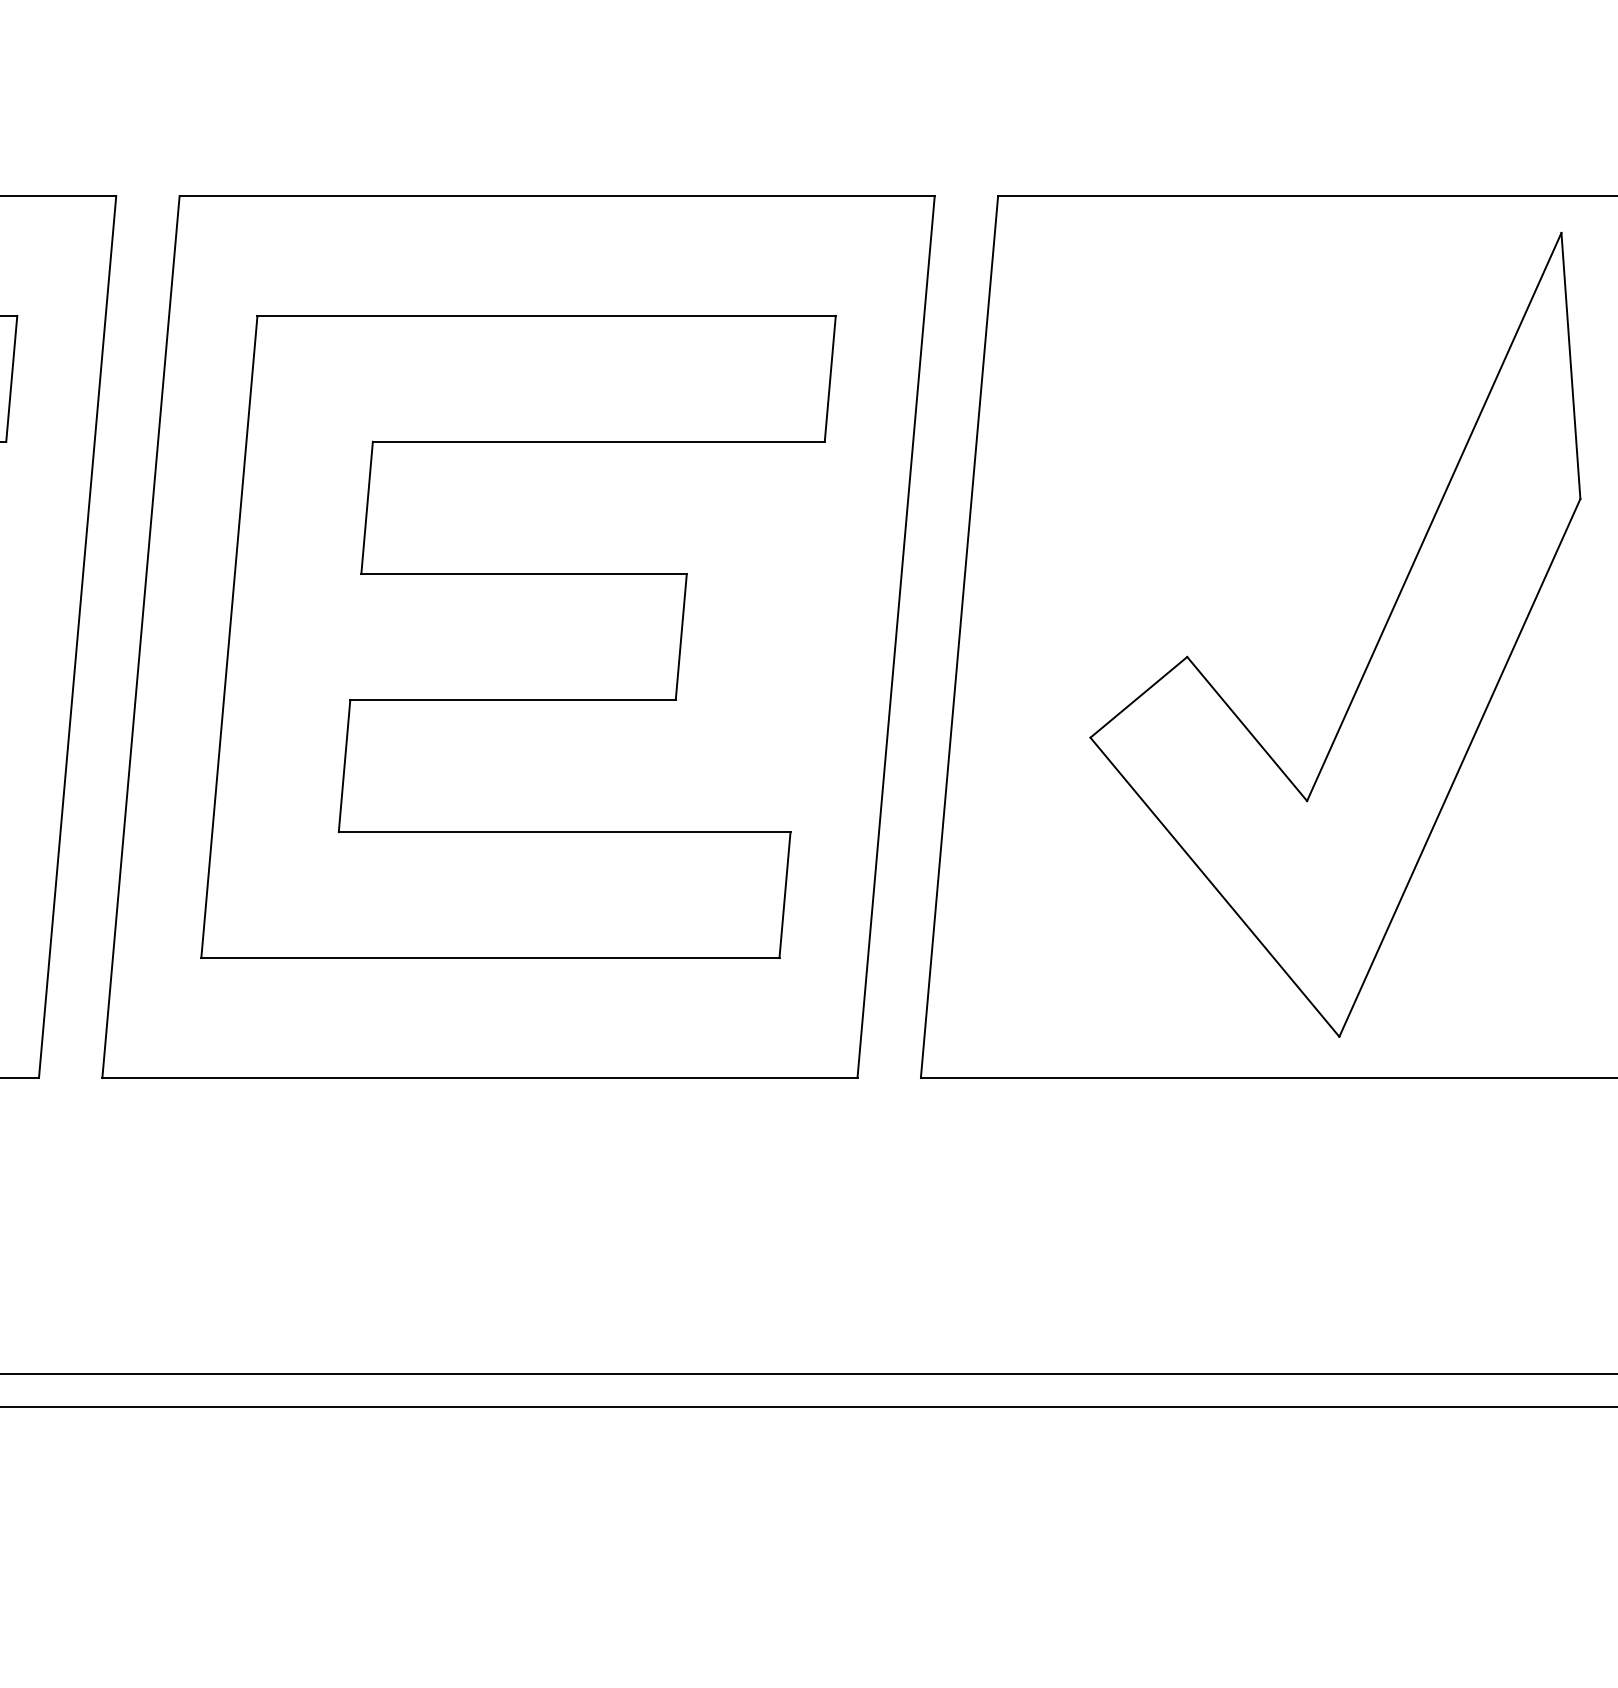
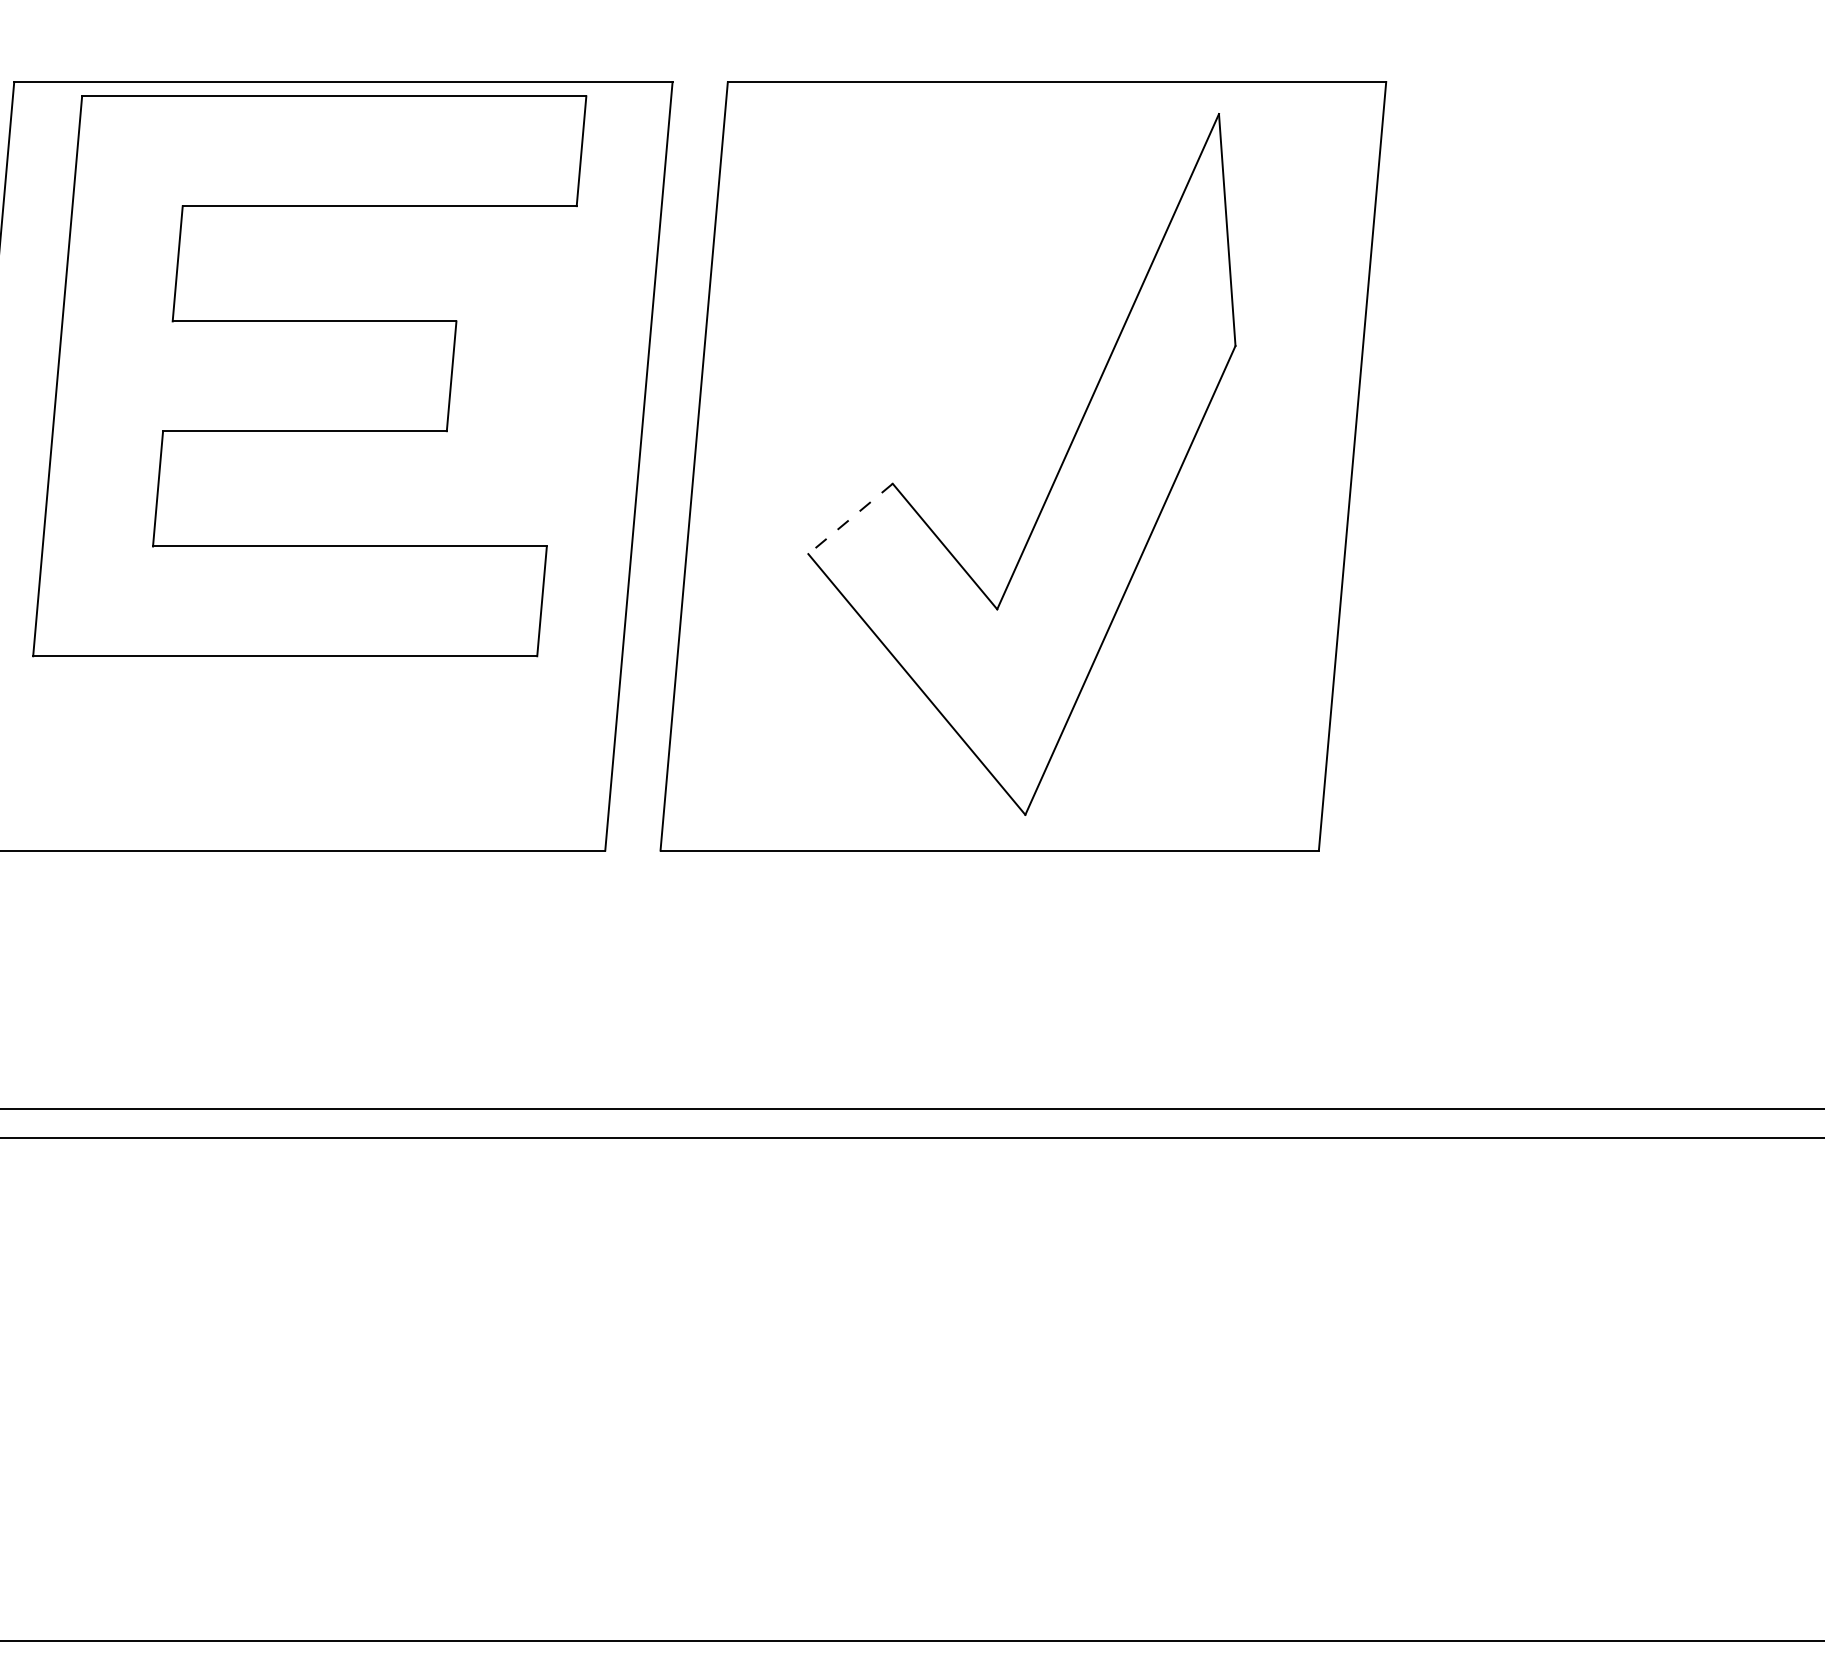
part: (518, 637) -> (309, 376), moved
line: (1138, 696) -> (850, 518), solid -> dashed

